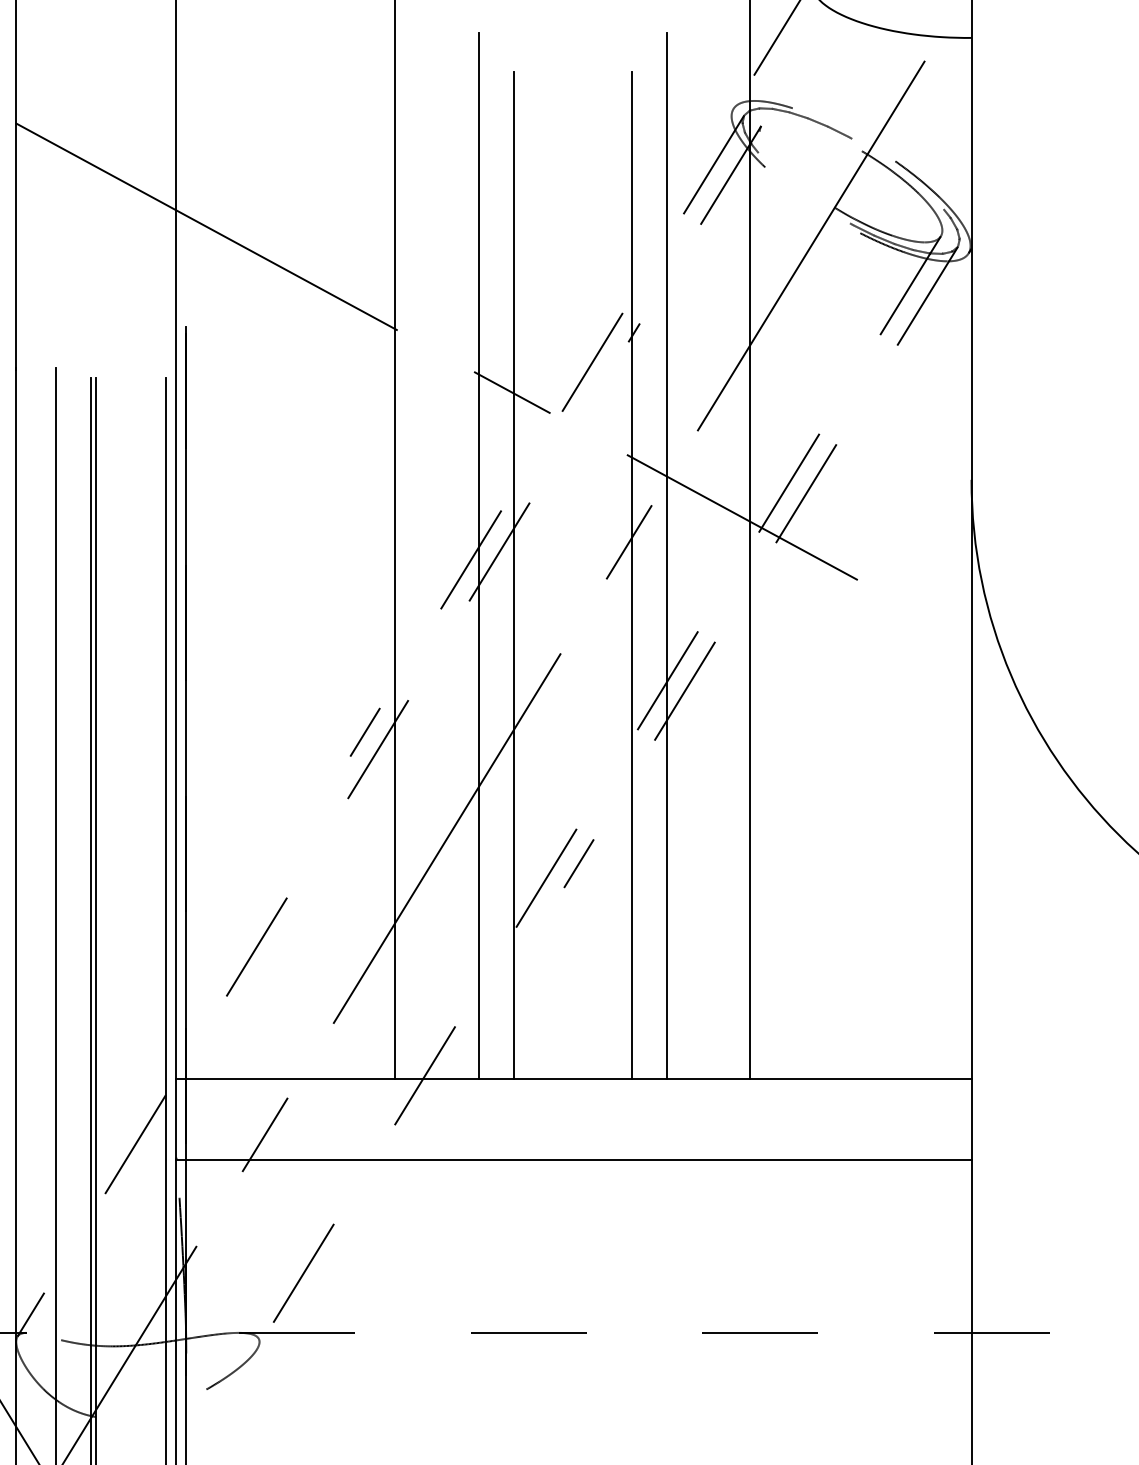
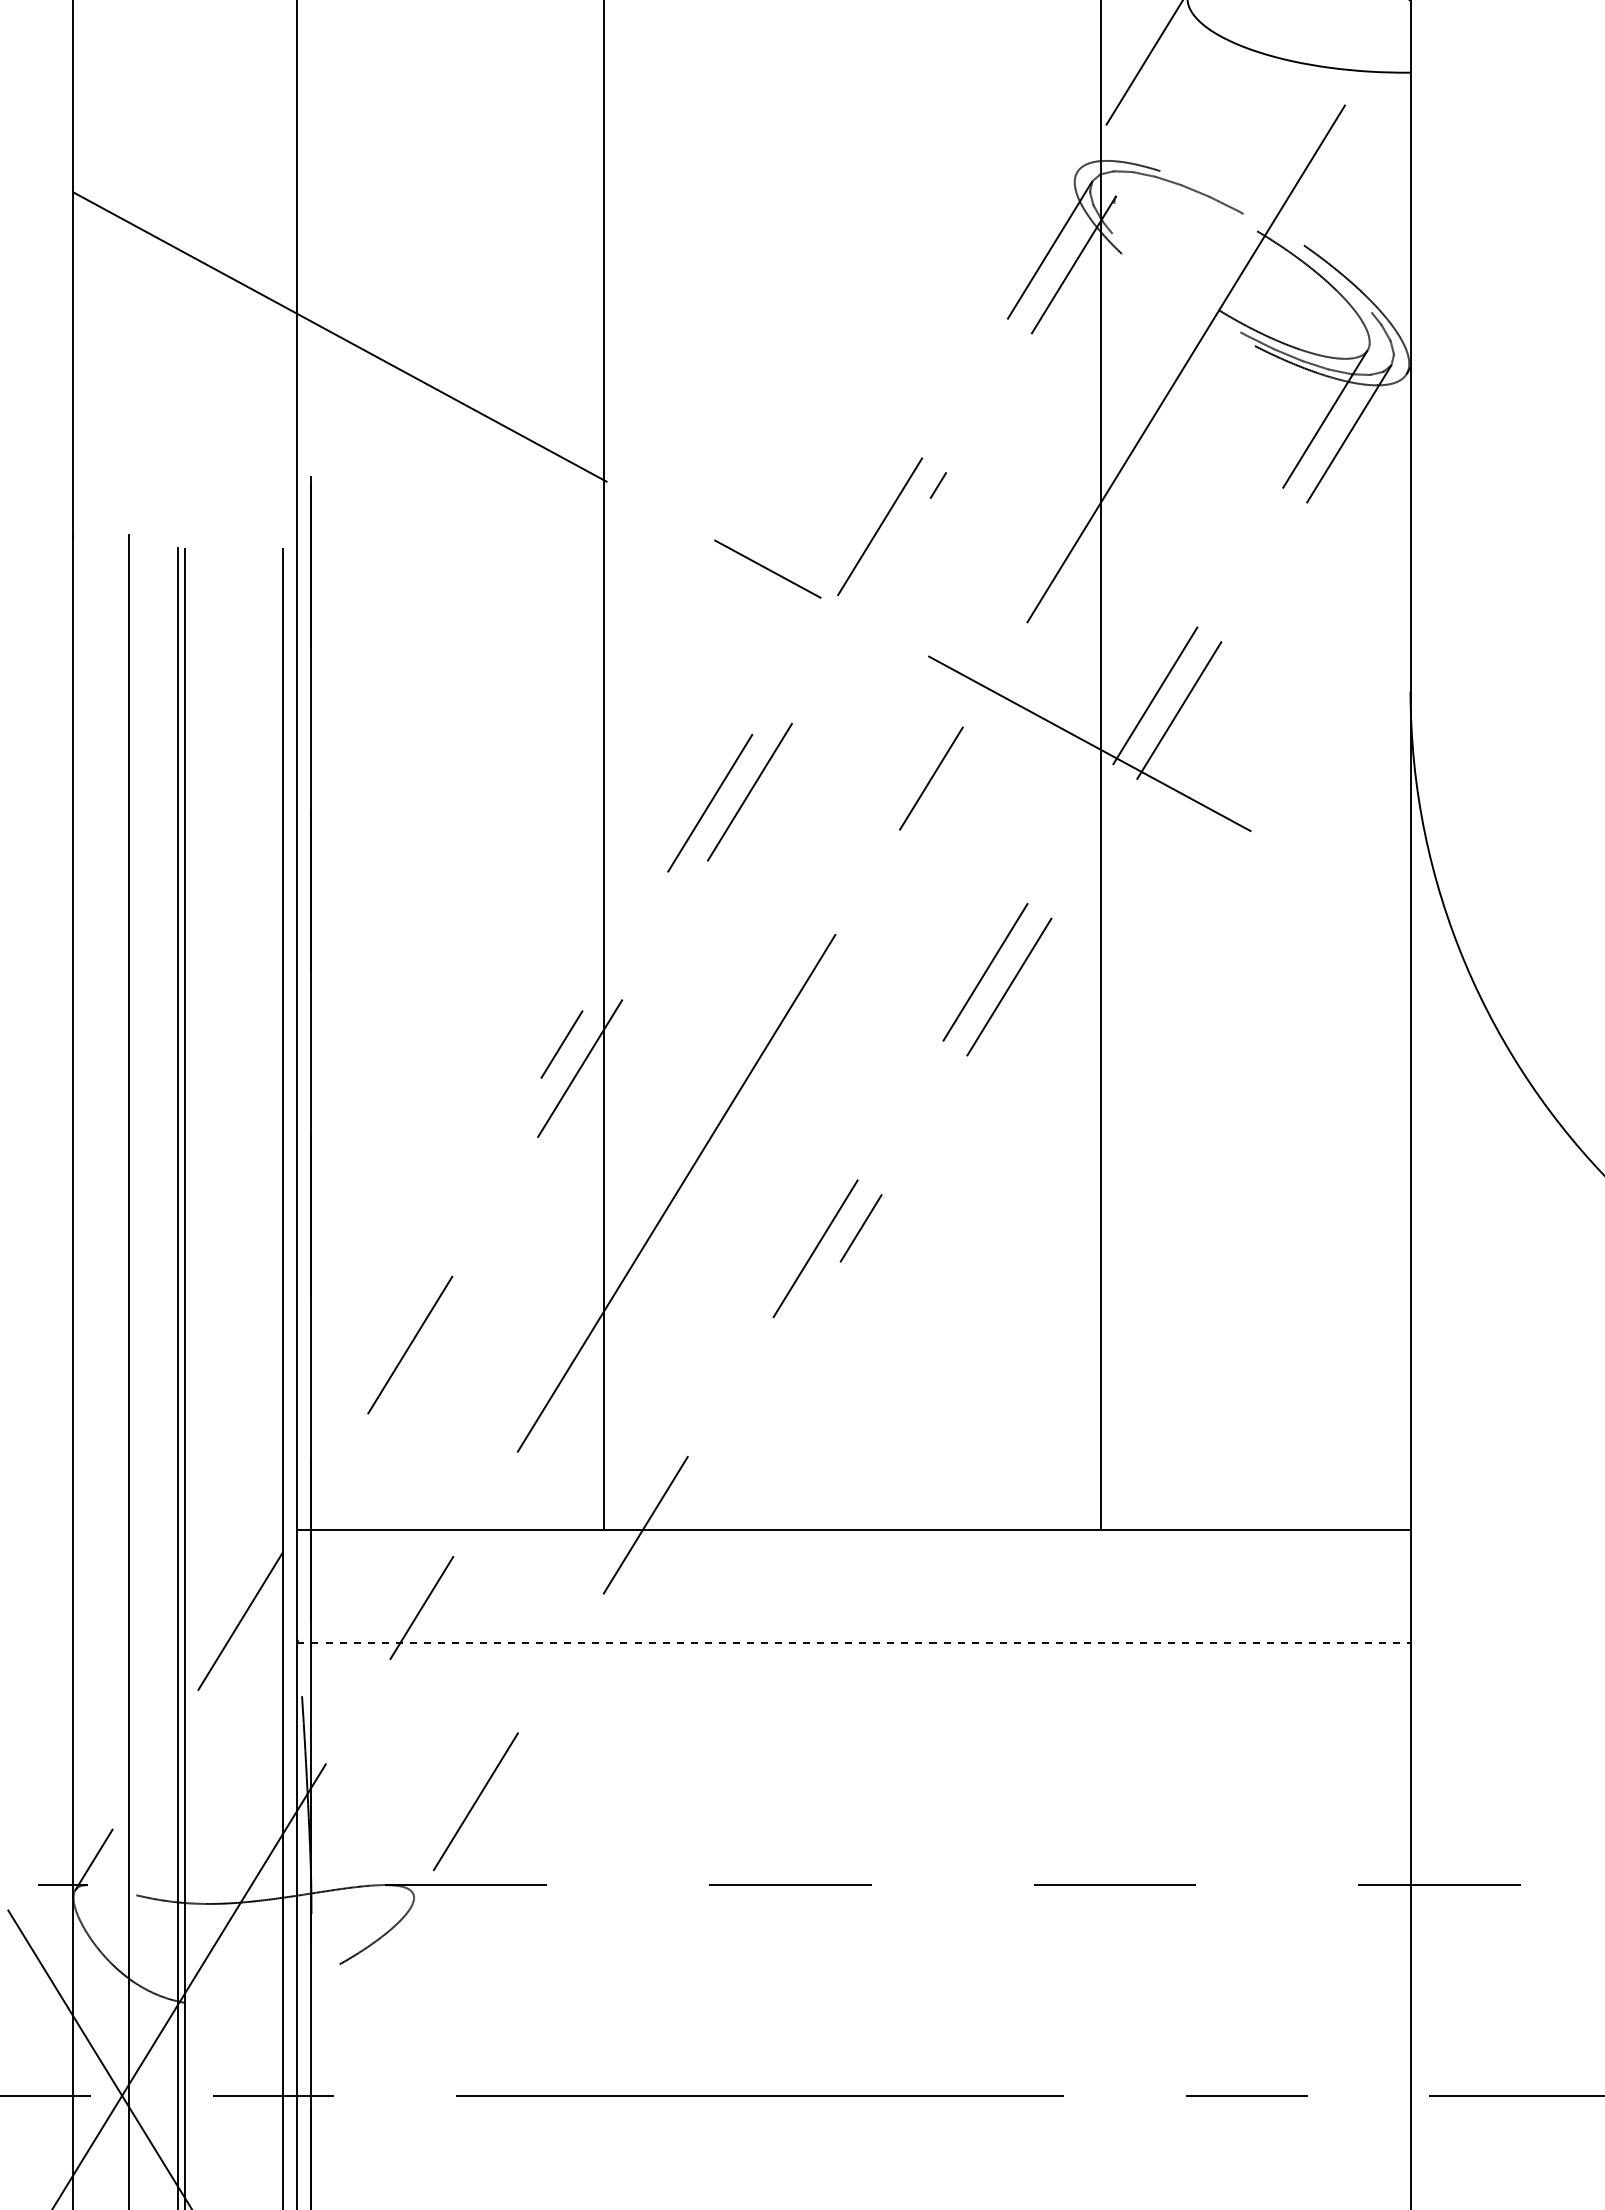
line: (478, 556) -> (720, 798), removed
line: (666, 556) -> (983, 798), removed
line: (513, 575) -> (769, 825), removed
line: (631, 575) -> (934, 825), removed
line: (573, 1159) -> (853, 1642), solid -> dashed

